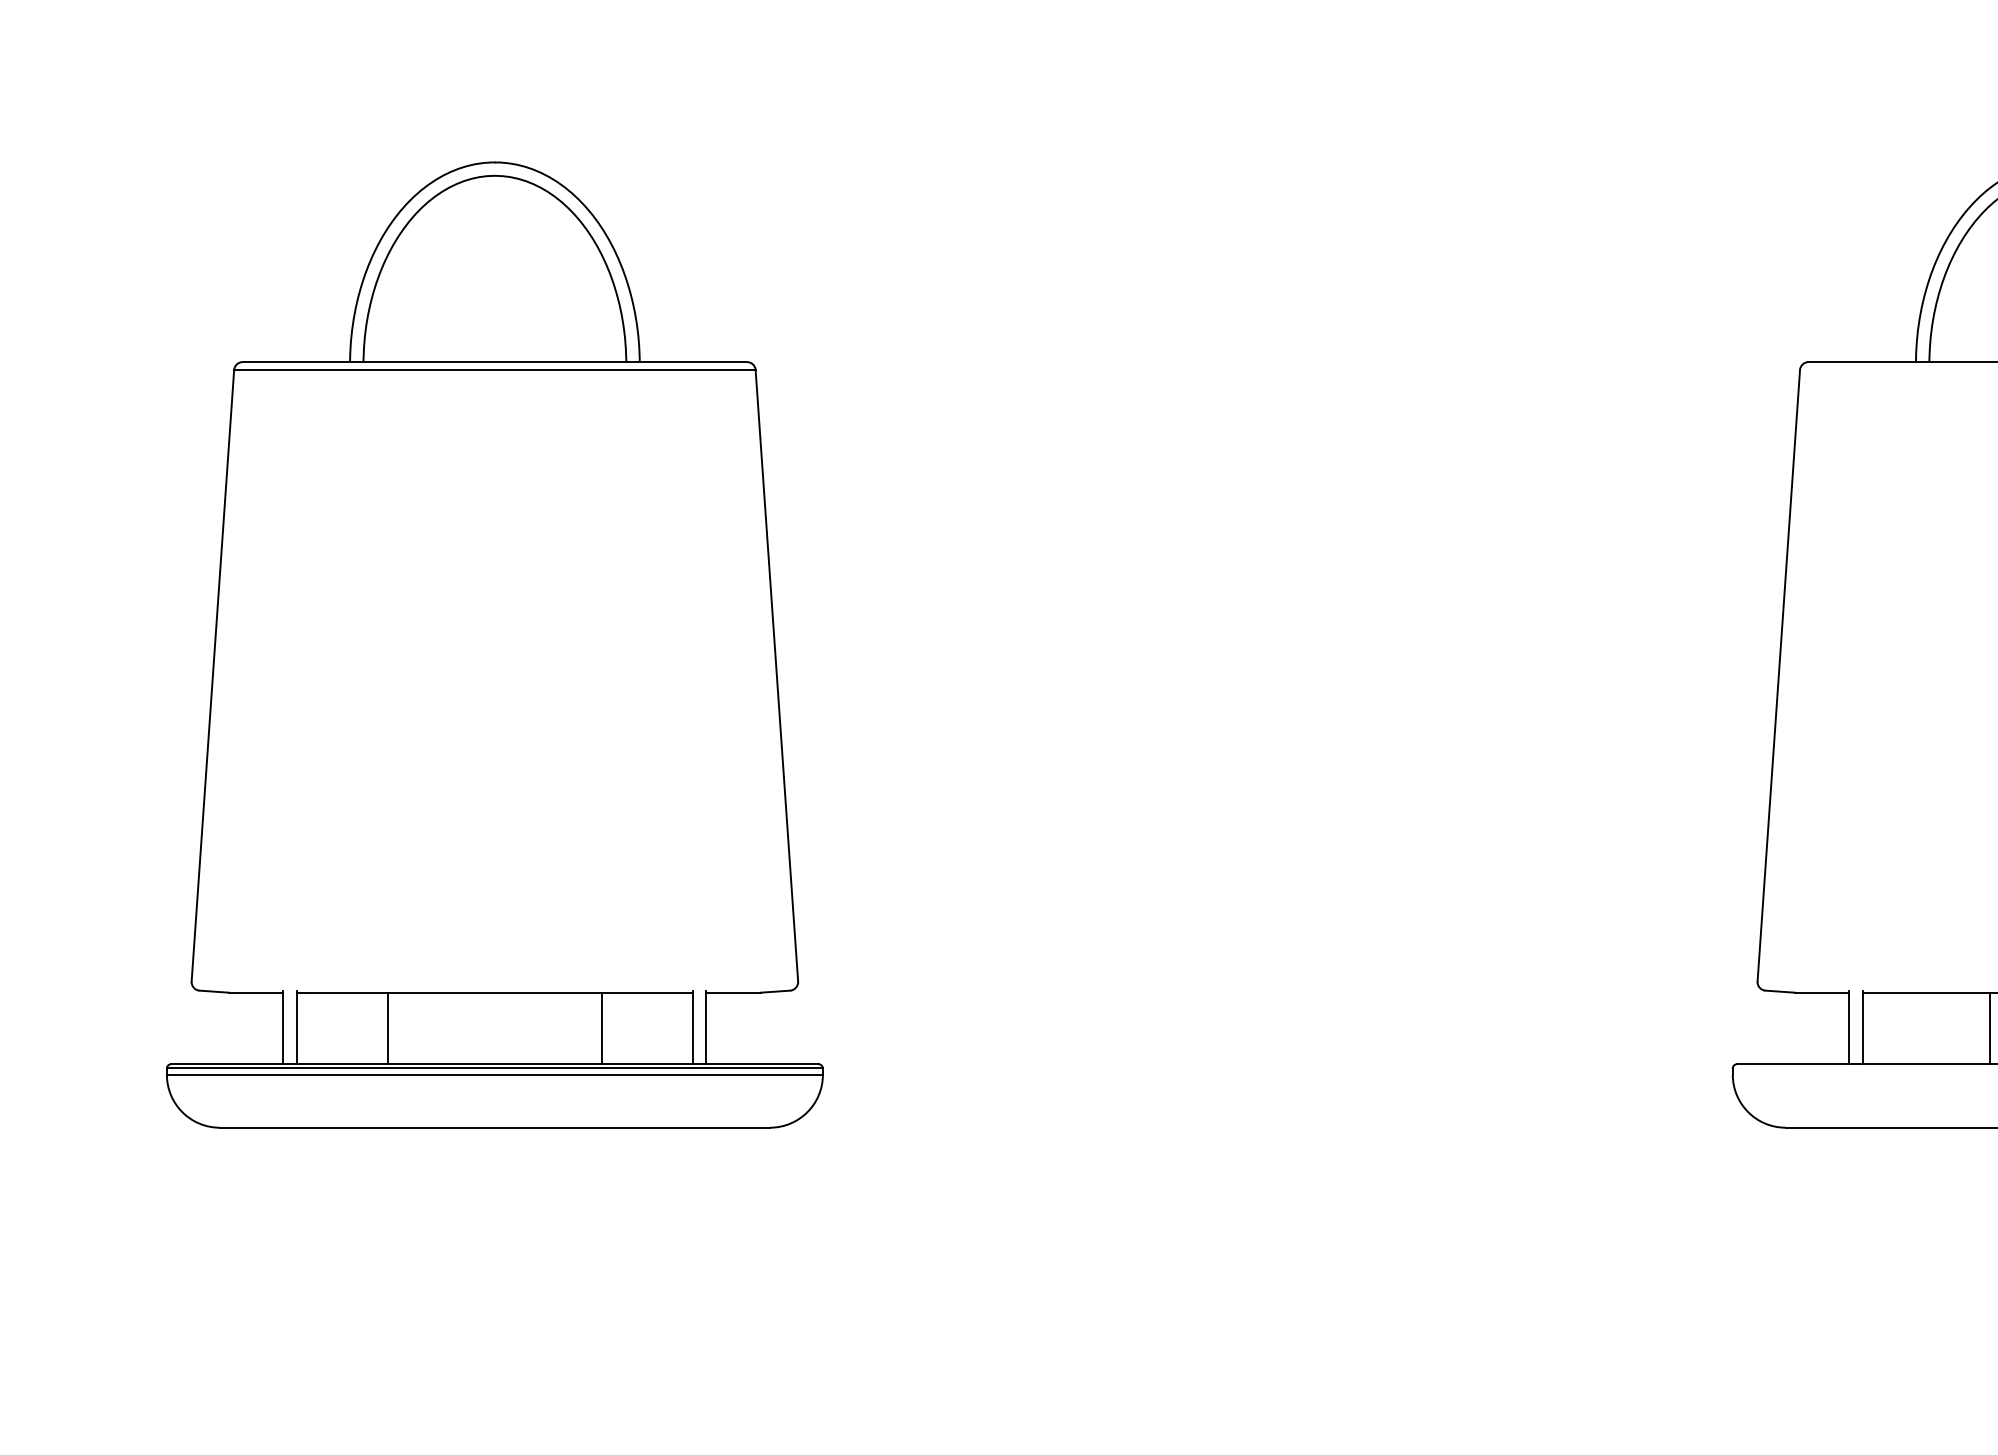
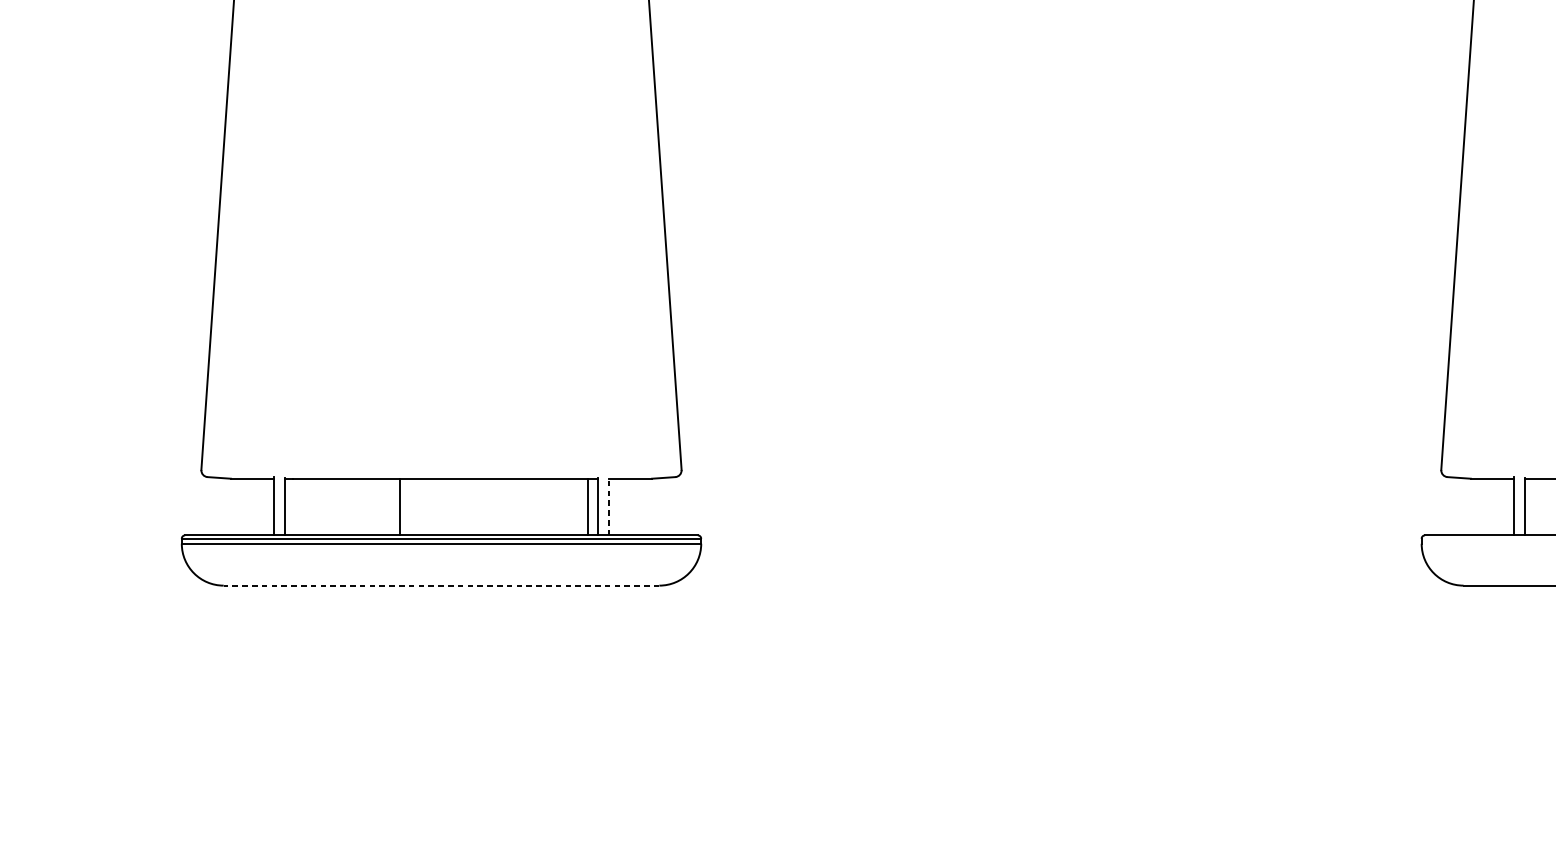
line: (706, 1027) -> (609, 506), solid -> dashed
line: (388, 1028) -> (400, 507), moved
line: (601, 1028) -> (587, 507), moved
line: (494, 1127) -> (441, 585), solid -> dashed

